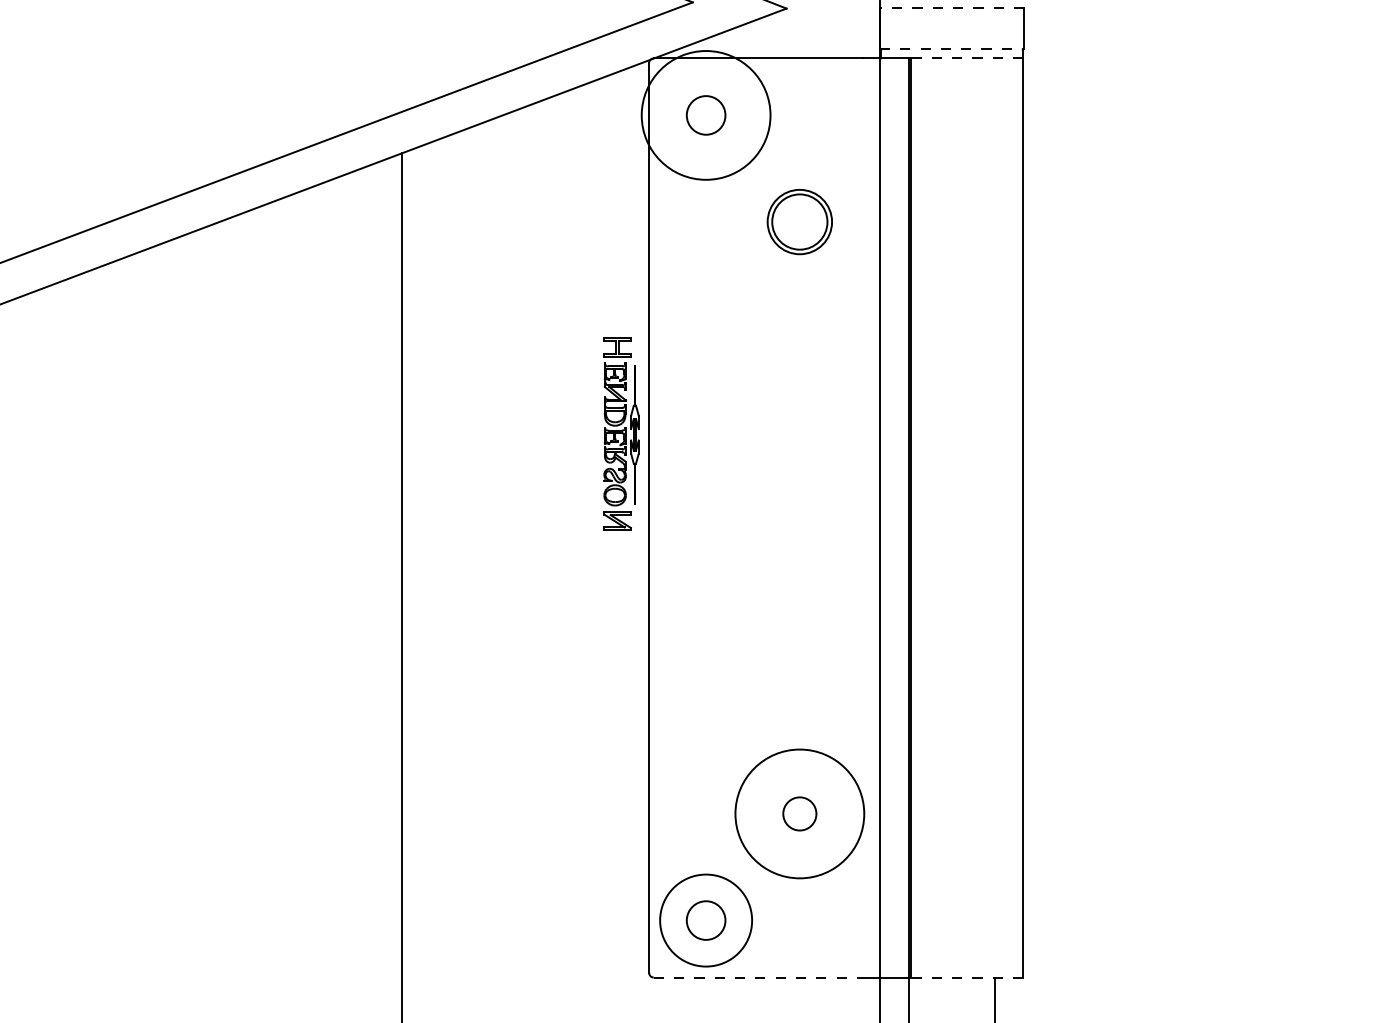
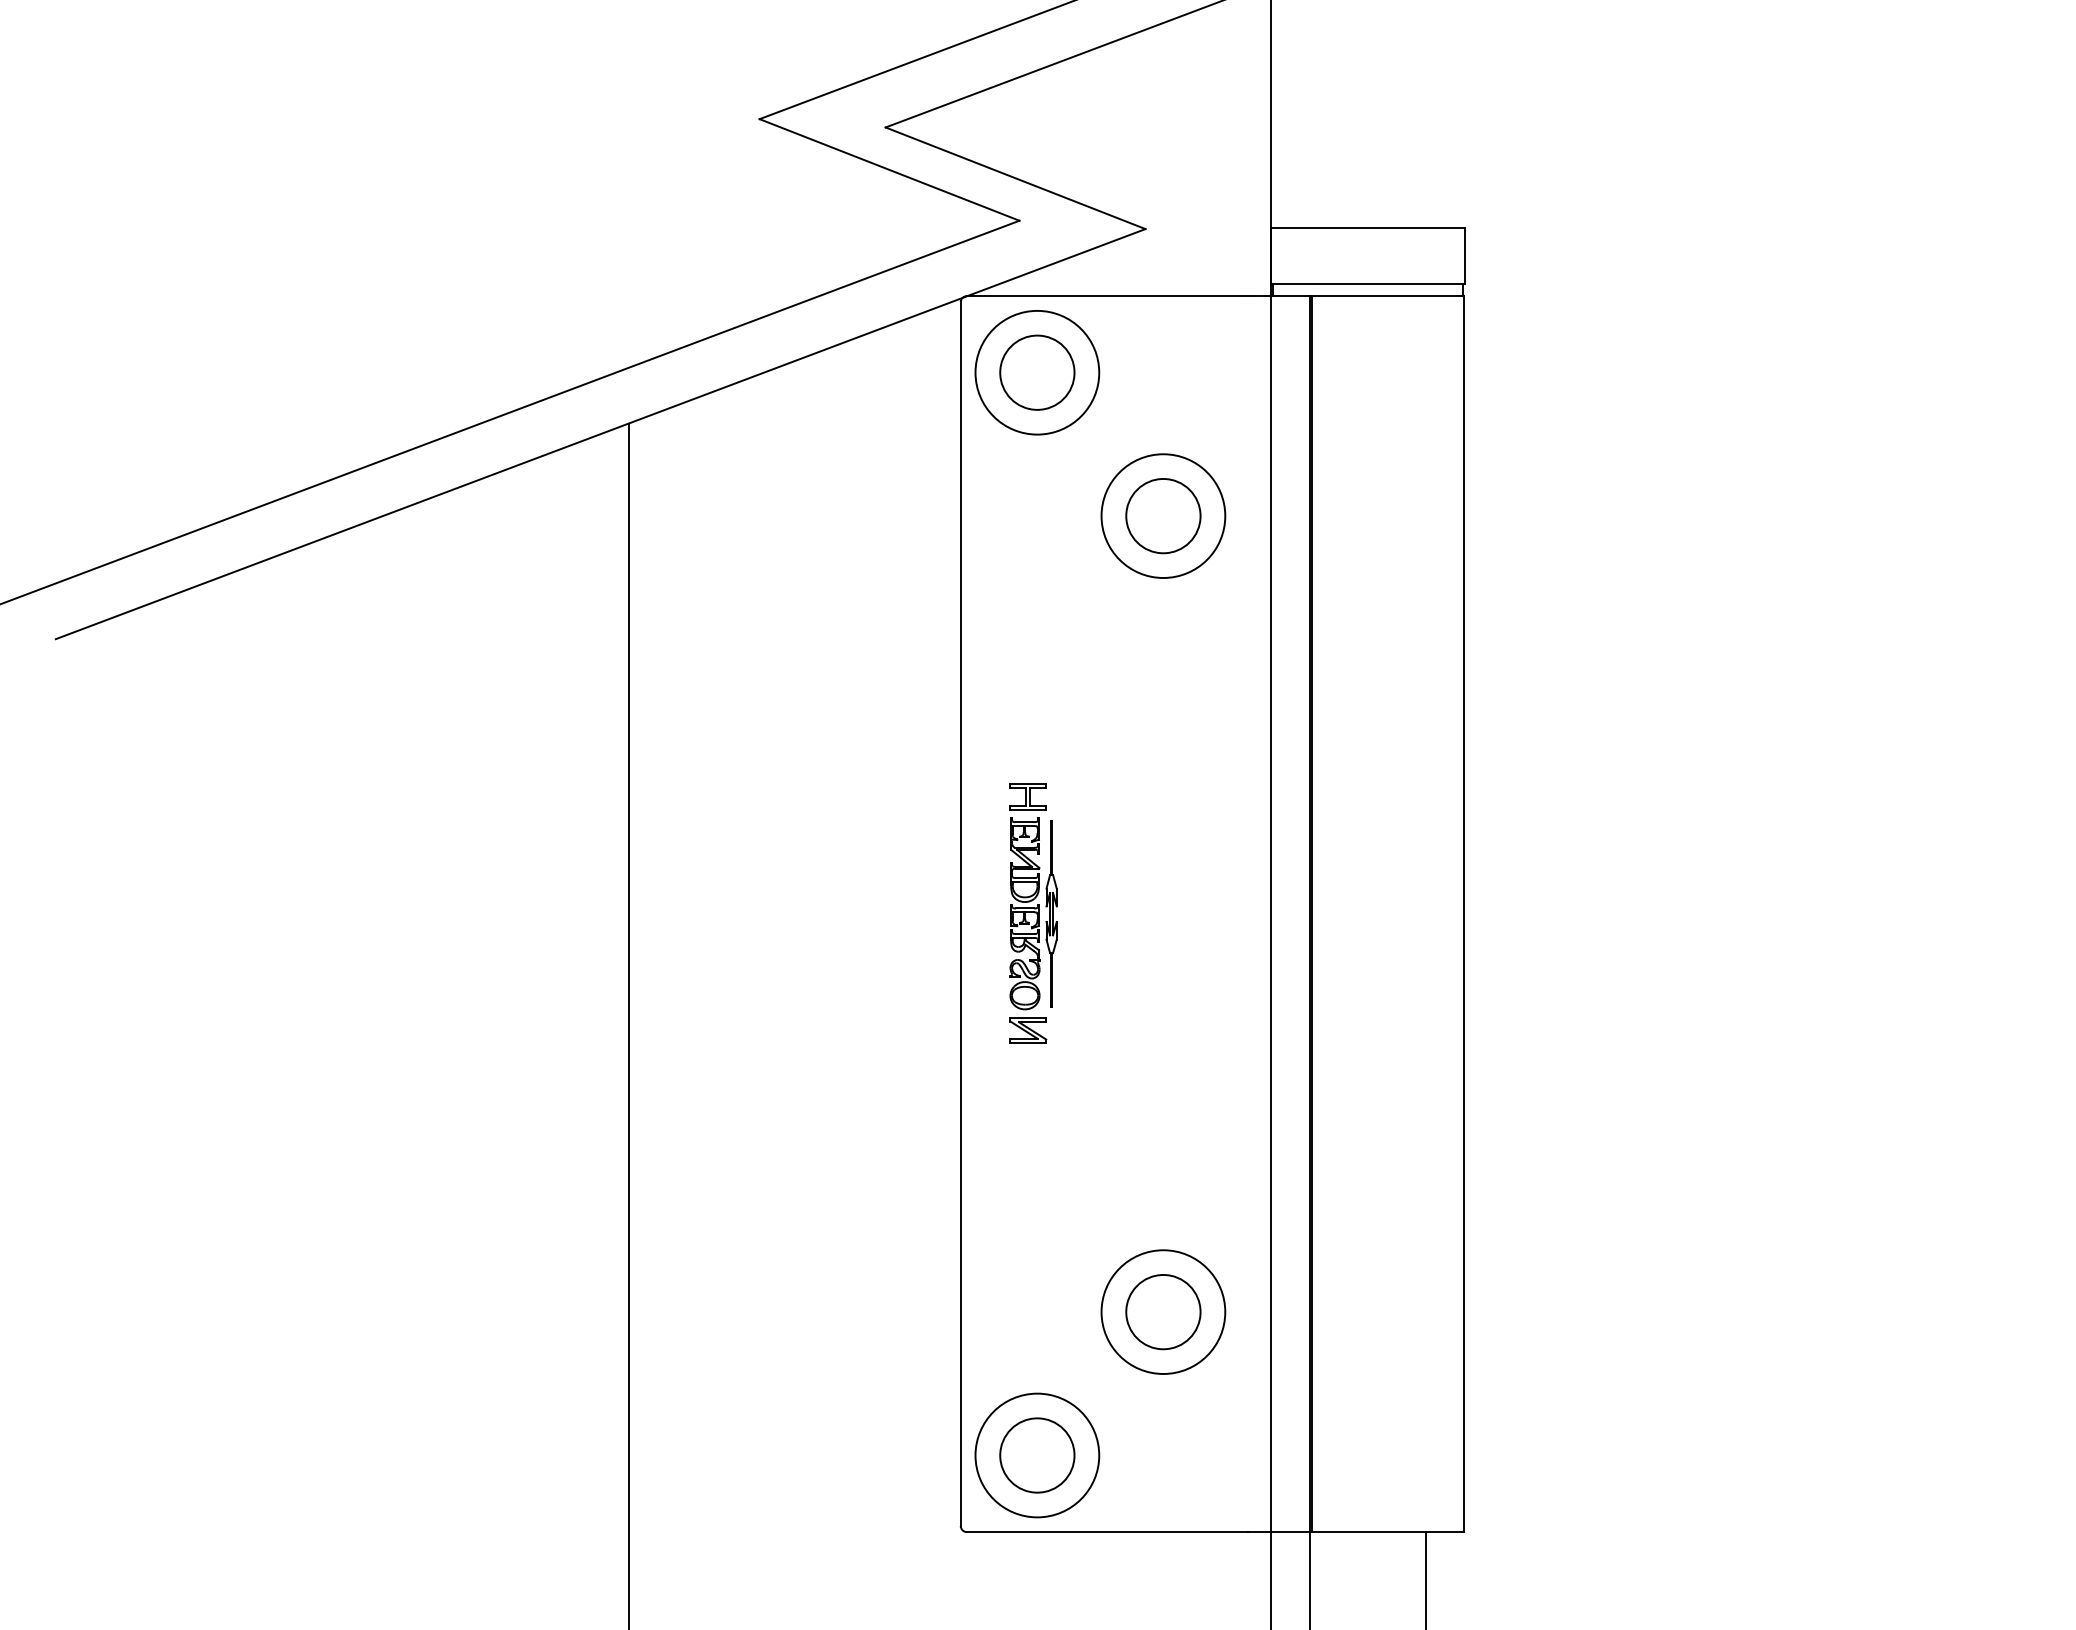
line: (951, 8) -> (1367, 228), dashed -> solid
line: (952, 49) -> (1368, 283), dashed -> solid
line: (967, 58) -> (1388, 296), dashed -> solid
circle: (706, 115) -> (1037, 372), size x0.71
circle: (706, 115) -> (1037, 372), size x1.43
circle: (799, 221) -> (1163, 515), size x1.43
part: (621, 434) -> (1033, 913), moved
circle: (799, 813) -> (1163, 1311), size x0.71
circle: (799, 813) -> (1163, 1311), size x1.67
circle: (706, 920) -> (1037, 1455), size x1.43
line: (758, 977) -> (1107, 1532), dashed -> solid
line: (967, 977) -> (1388, 1532), dashed -> solid

